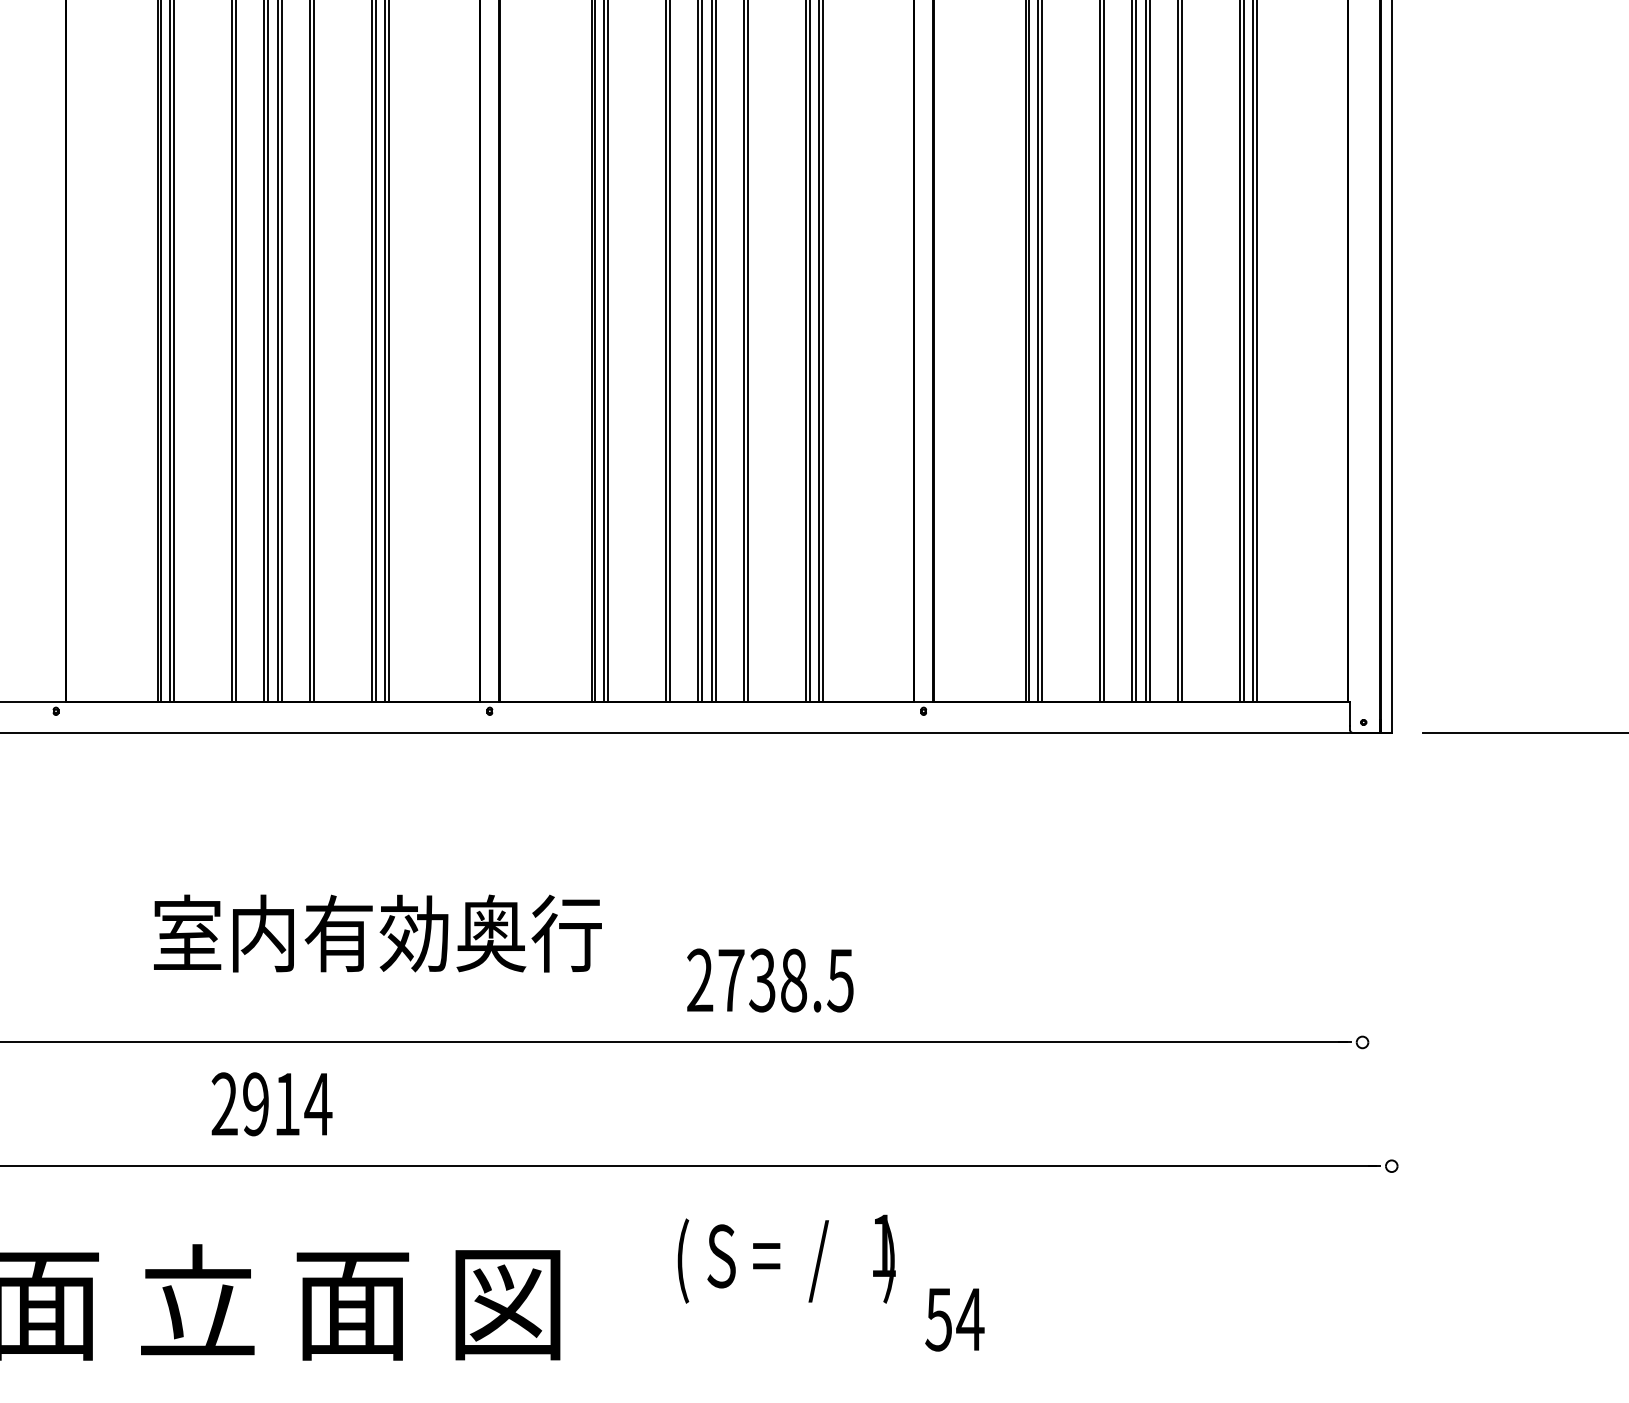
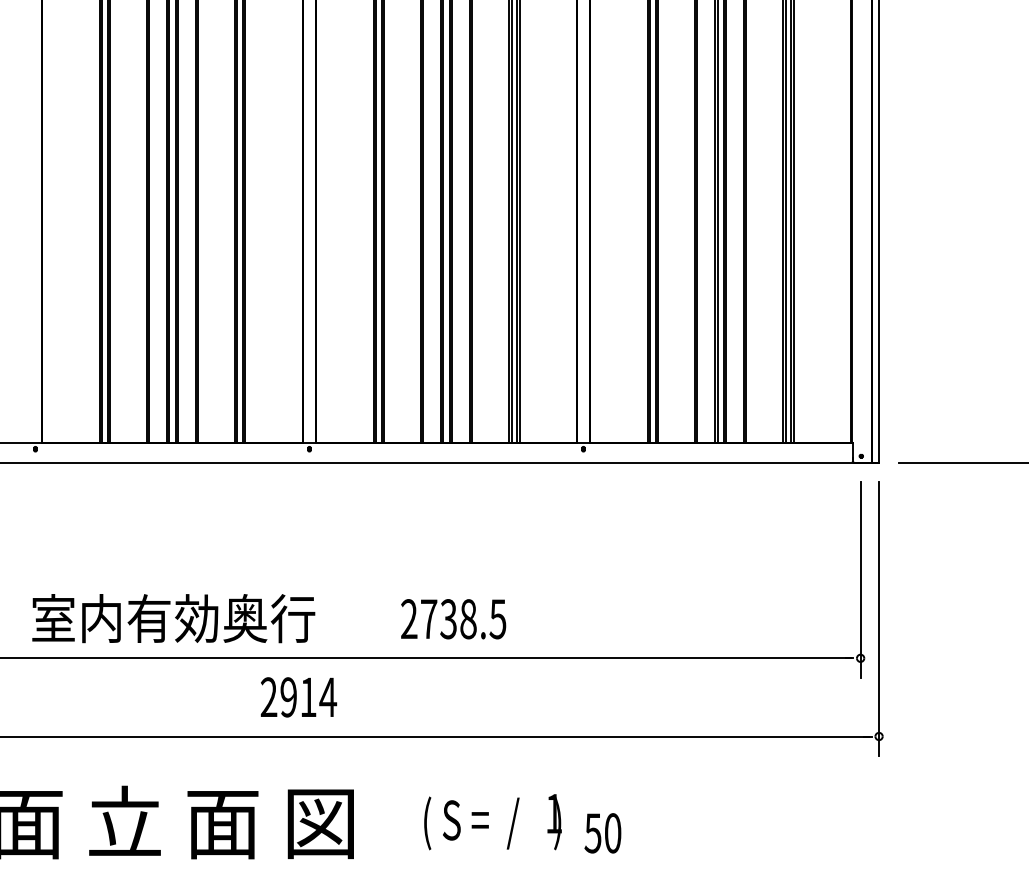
line: (1362, 917) -> (860, 579), added
text: (377, 933) -> (173, 618), moved
text: (770, 980) -> (453, 619), moved
line: (1392, 980) -> (879, 619), added
text: (271, 1104) -> (298, 697), moved
text: (785, 1259) -> (492, 822), moved
text: (969, 1319) -> (612, 833), 54 -> 50

